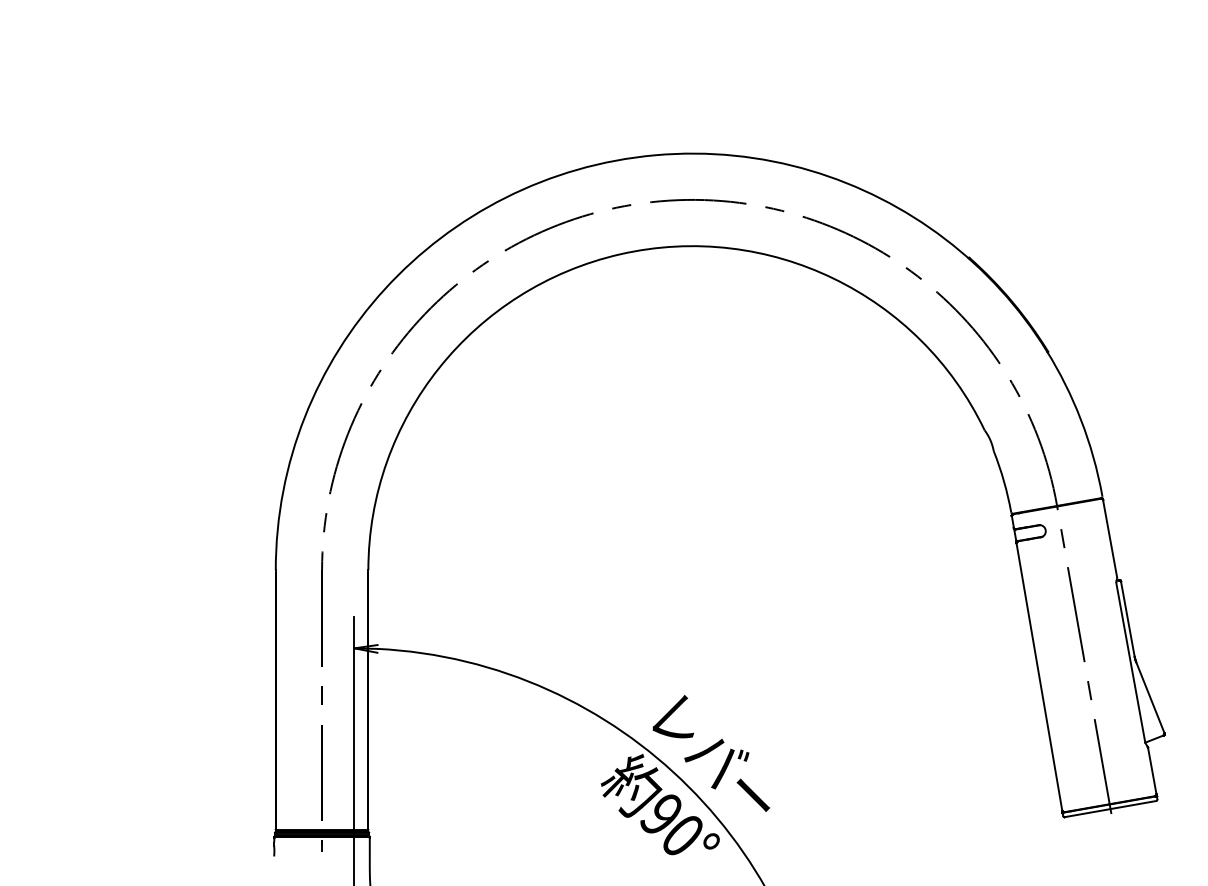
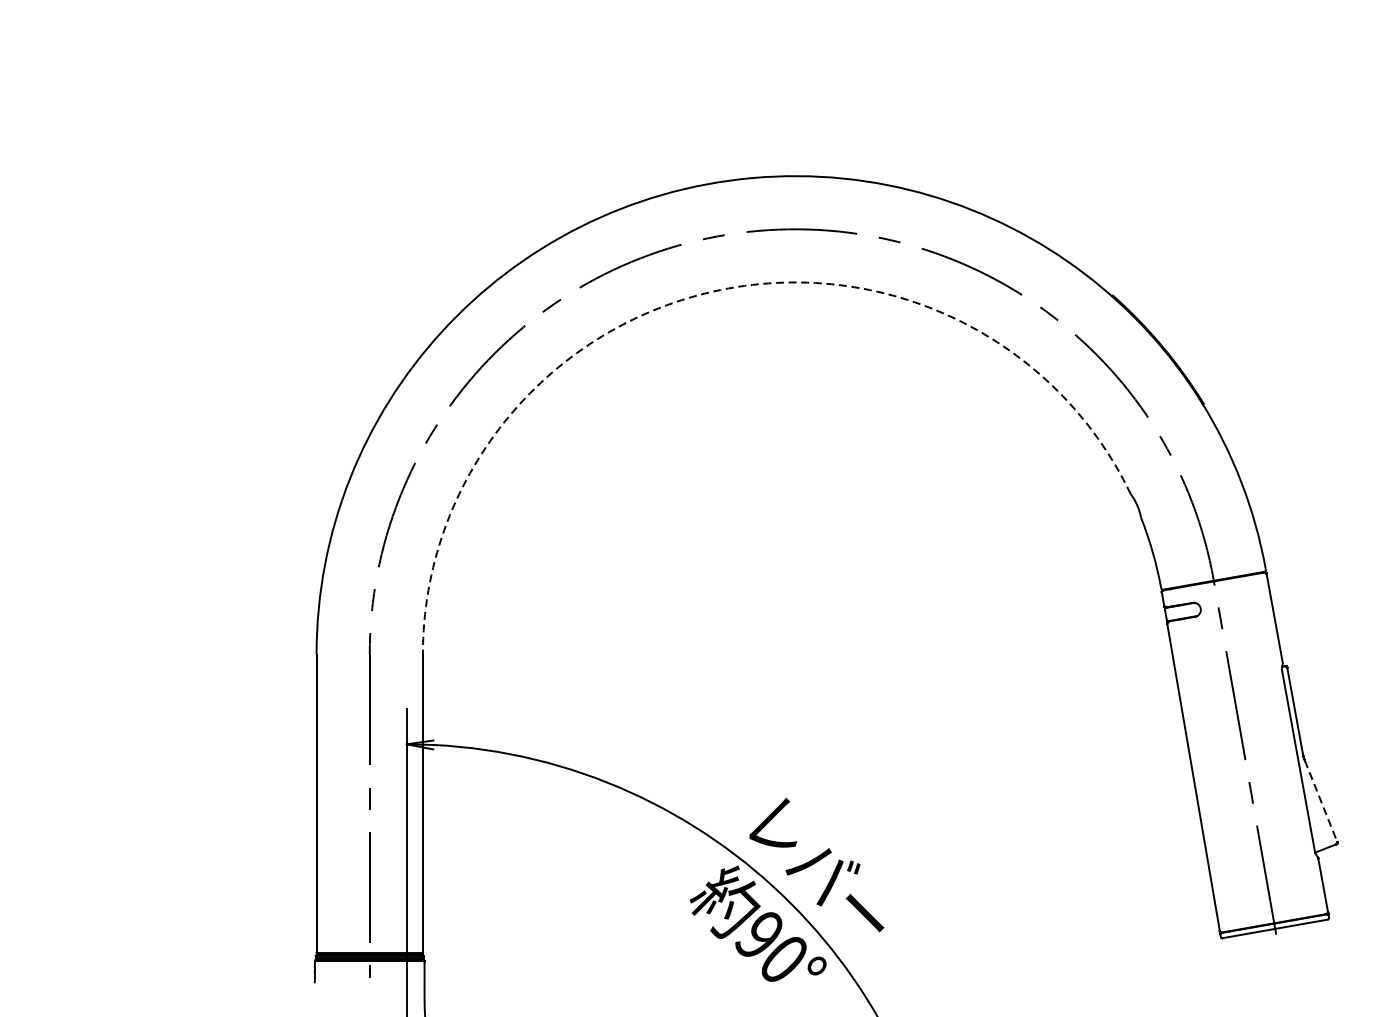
arc: (620, 254) -> (712, 292), solid -> dashed
line: (1150, 698) -> (1321, 801), solid -> dashed

